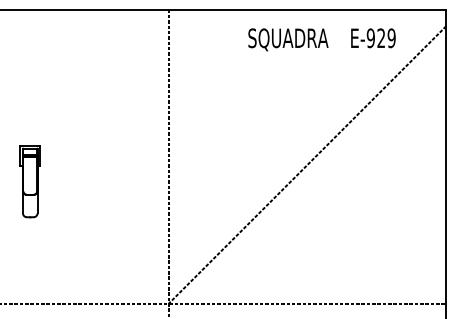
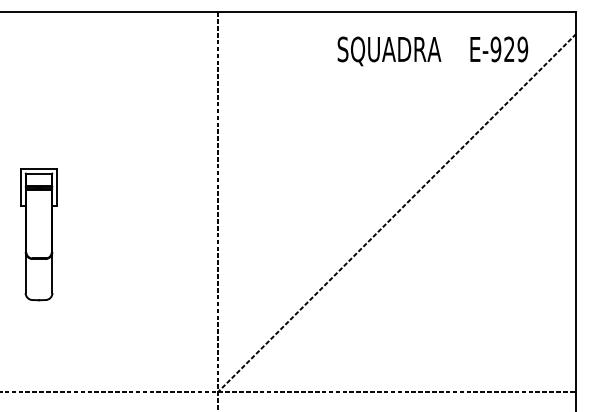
text: (321, 39) -> (432, 51), moved
part: (29, 181) -> (38, 234), size x1.43

